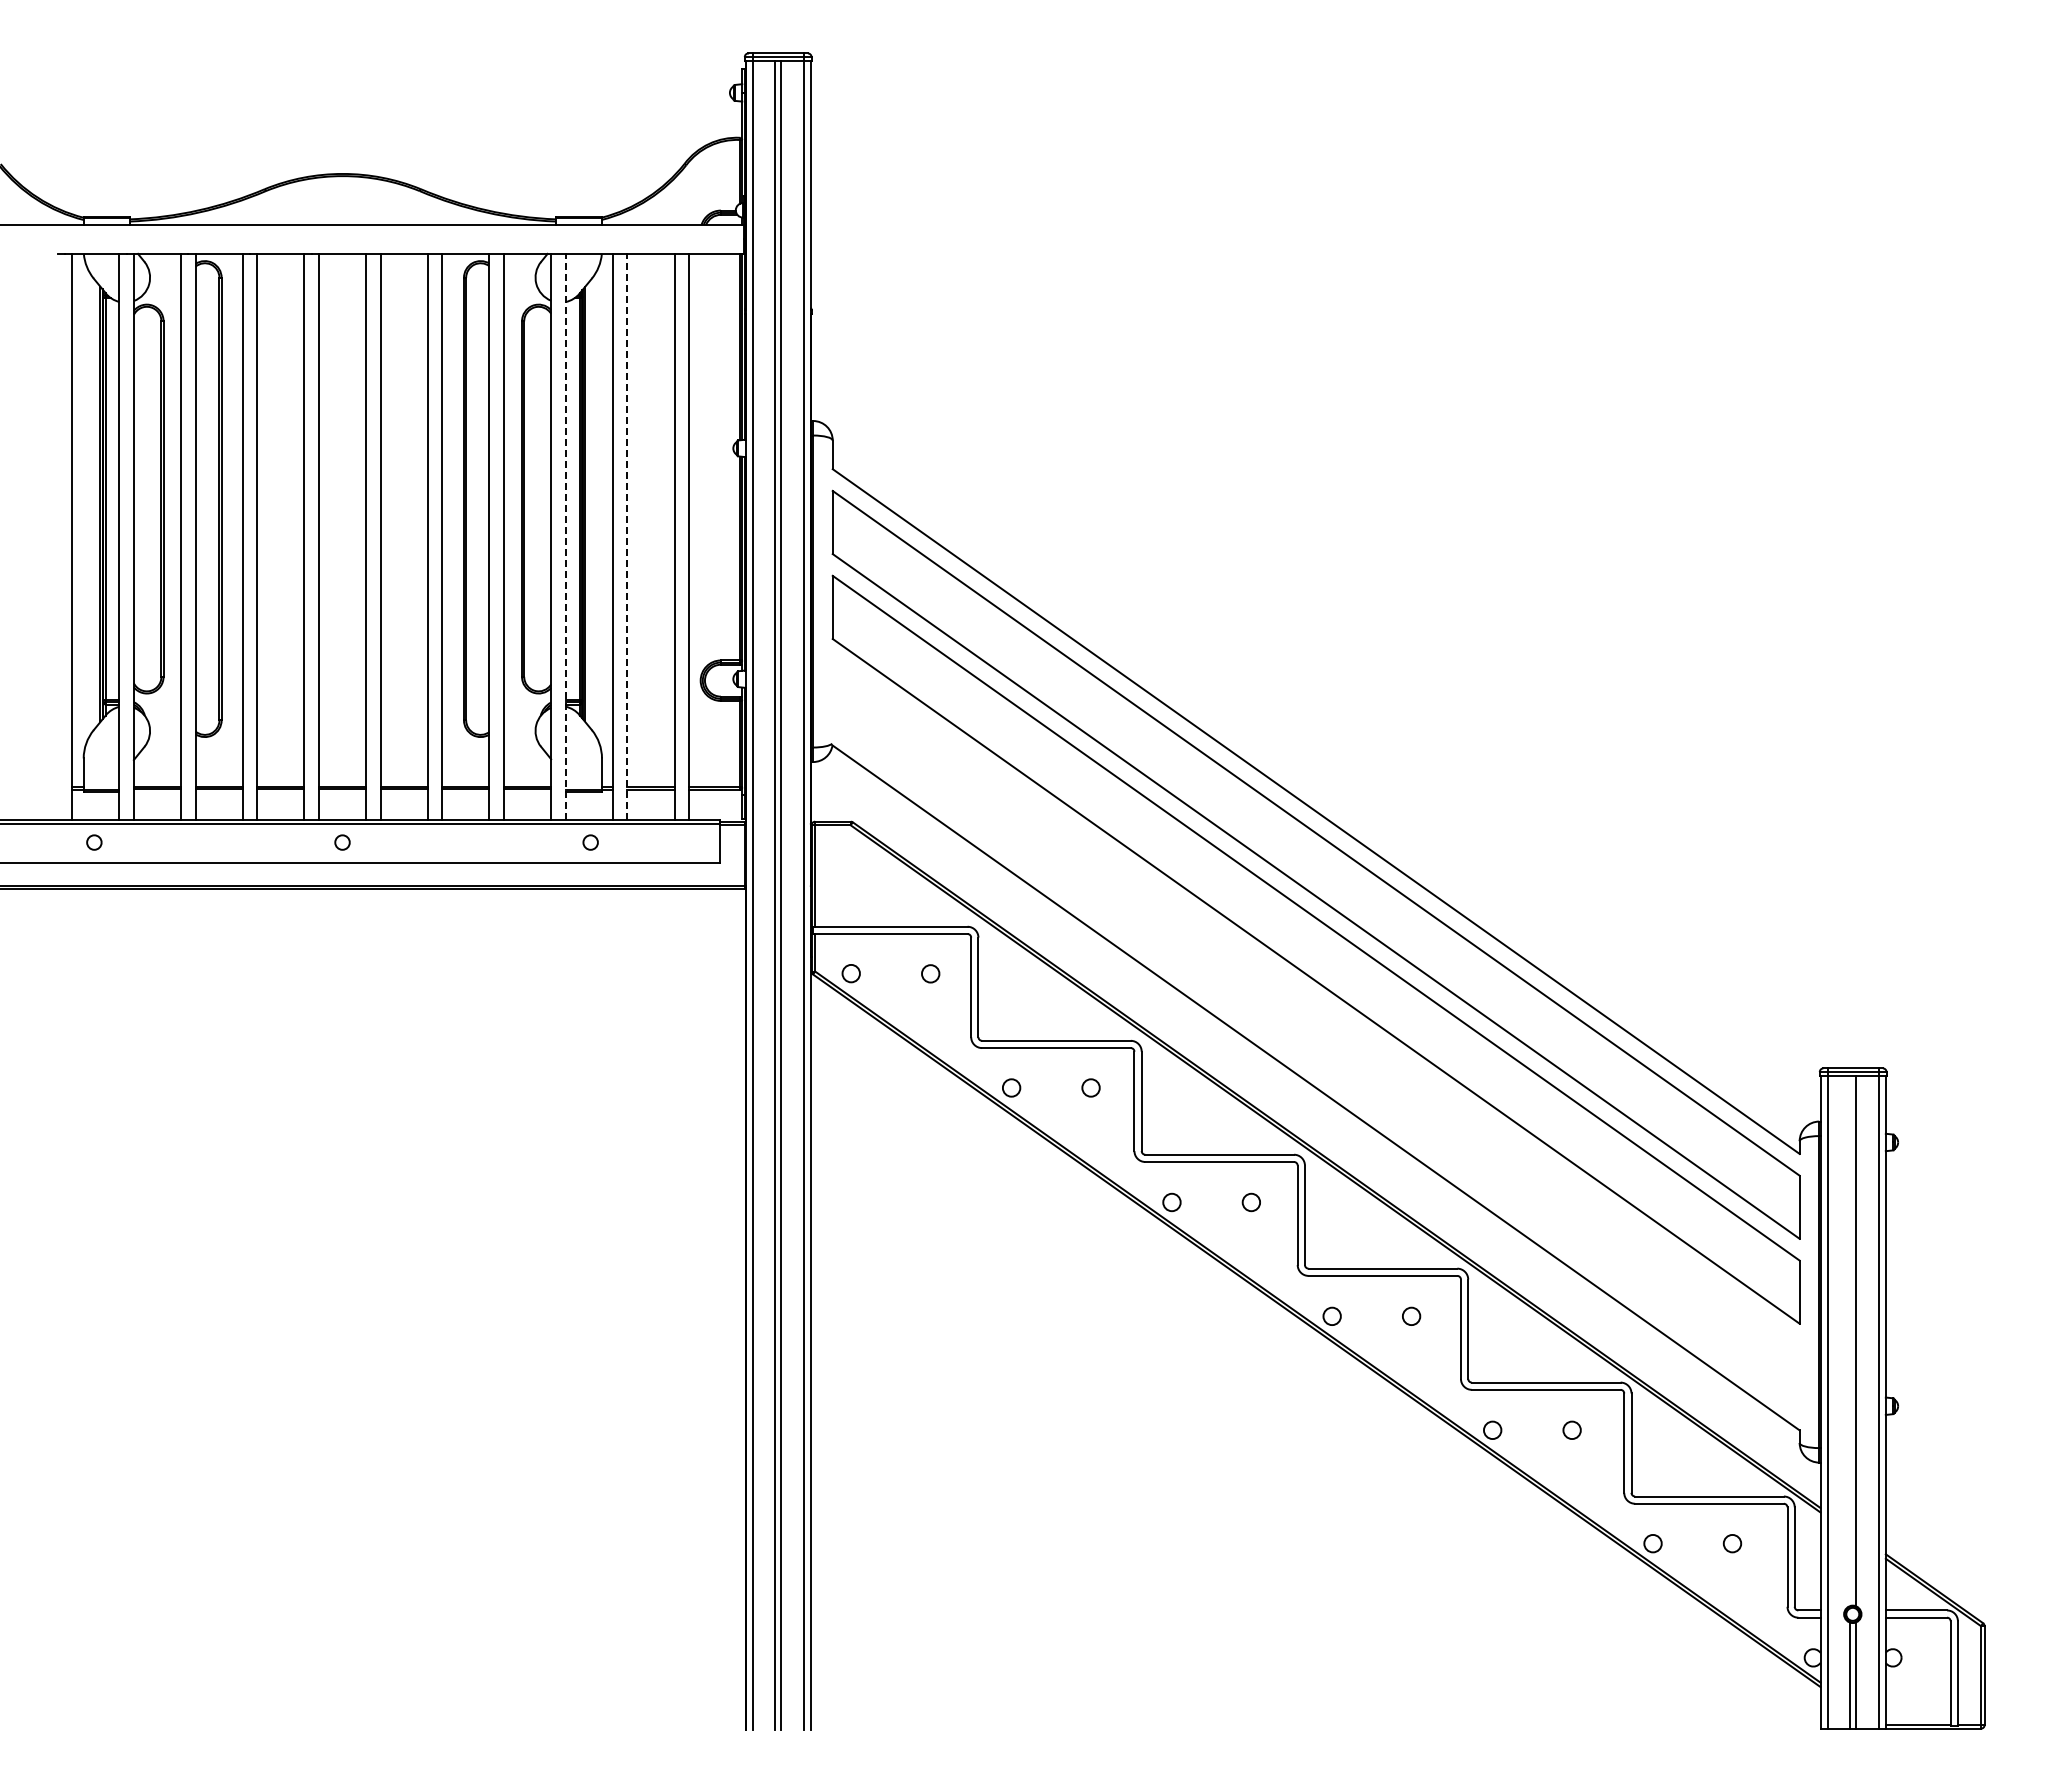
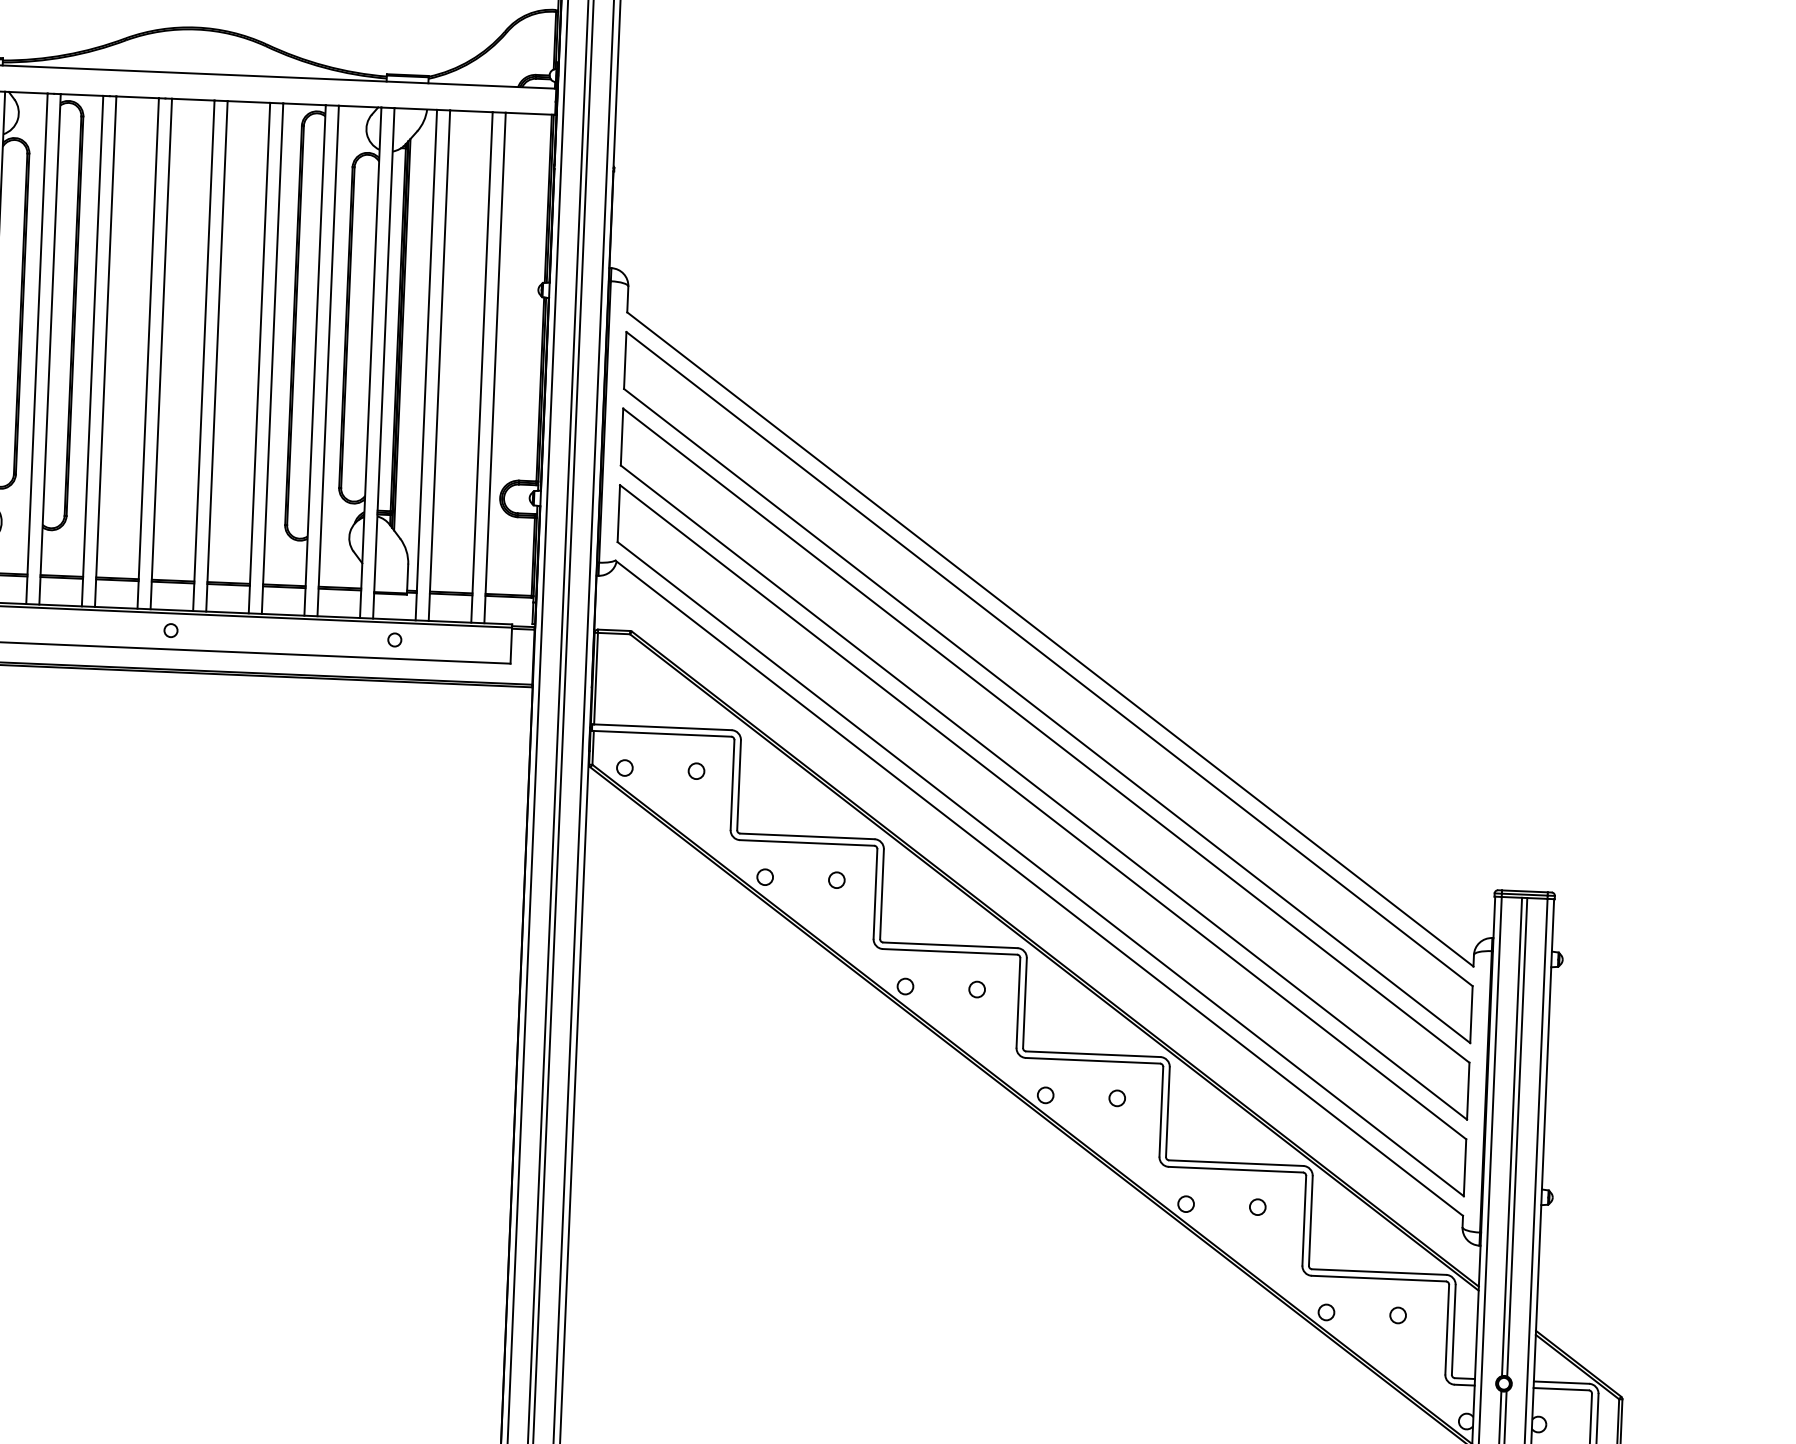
line: (565, 536) -> (383, 362), dashed -> solid
line: (627, 536) -> (439, 365), dashed -> solid
part: (1315, 1034) -> (1041, 840), added
line: (1850, 1340) -> (1512, 1136), added

